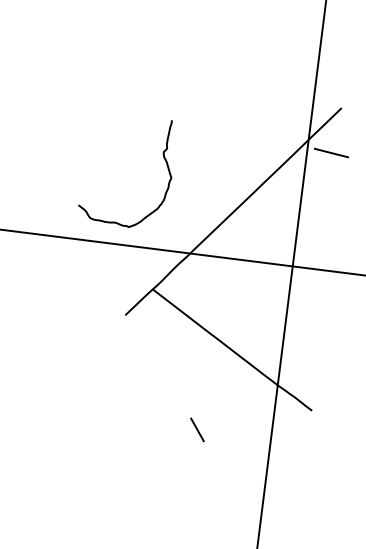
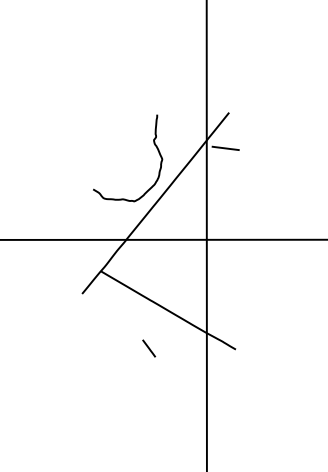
curve: (163, 159) -> (154, 145), moved
line: (197, 429) -> (149, 348), moved

